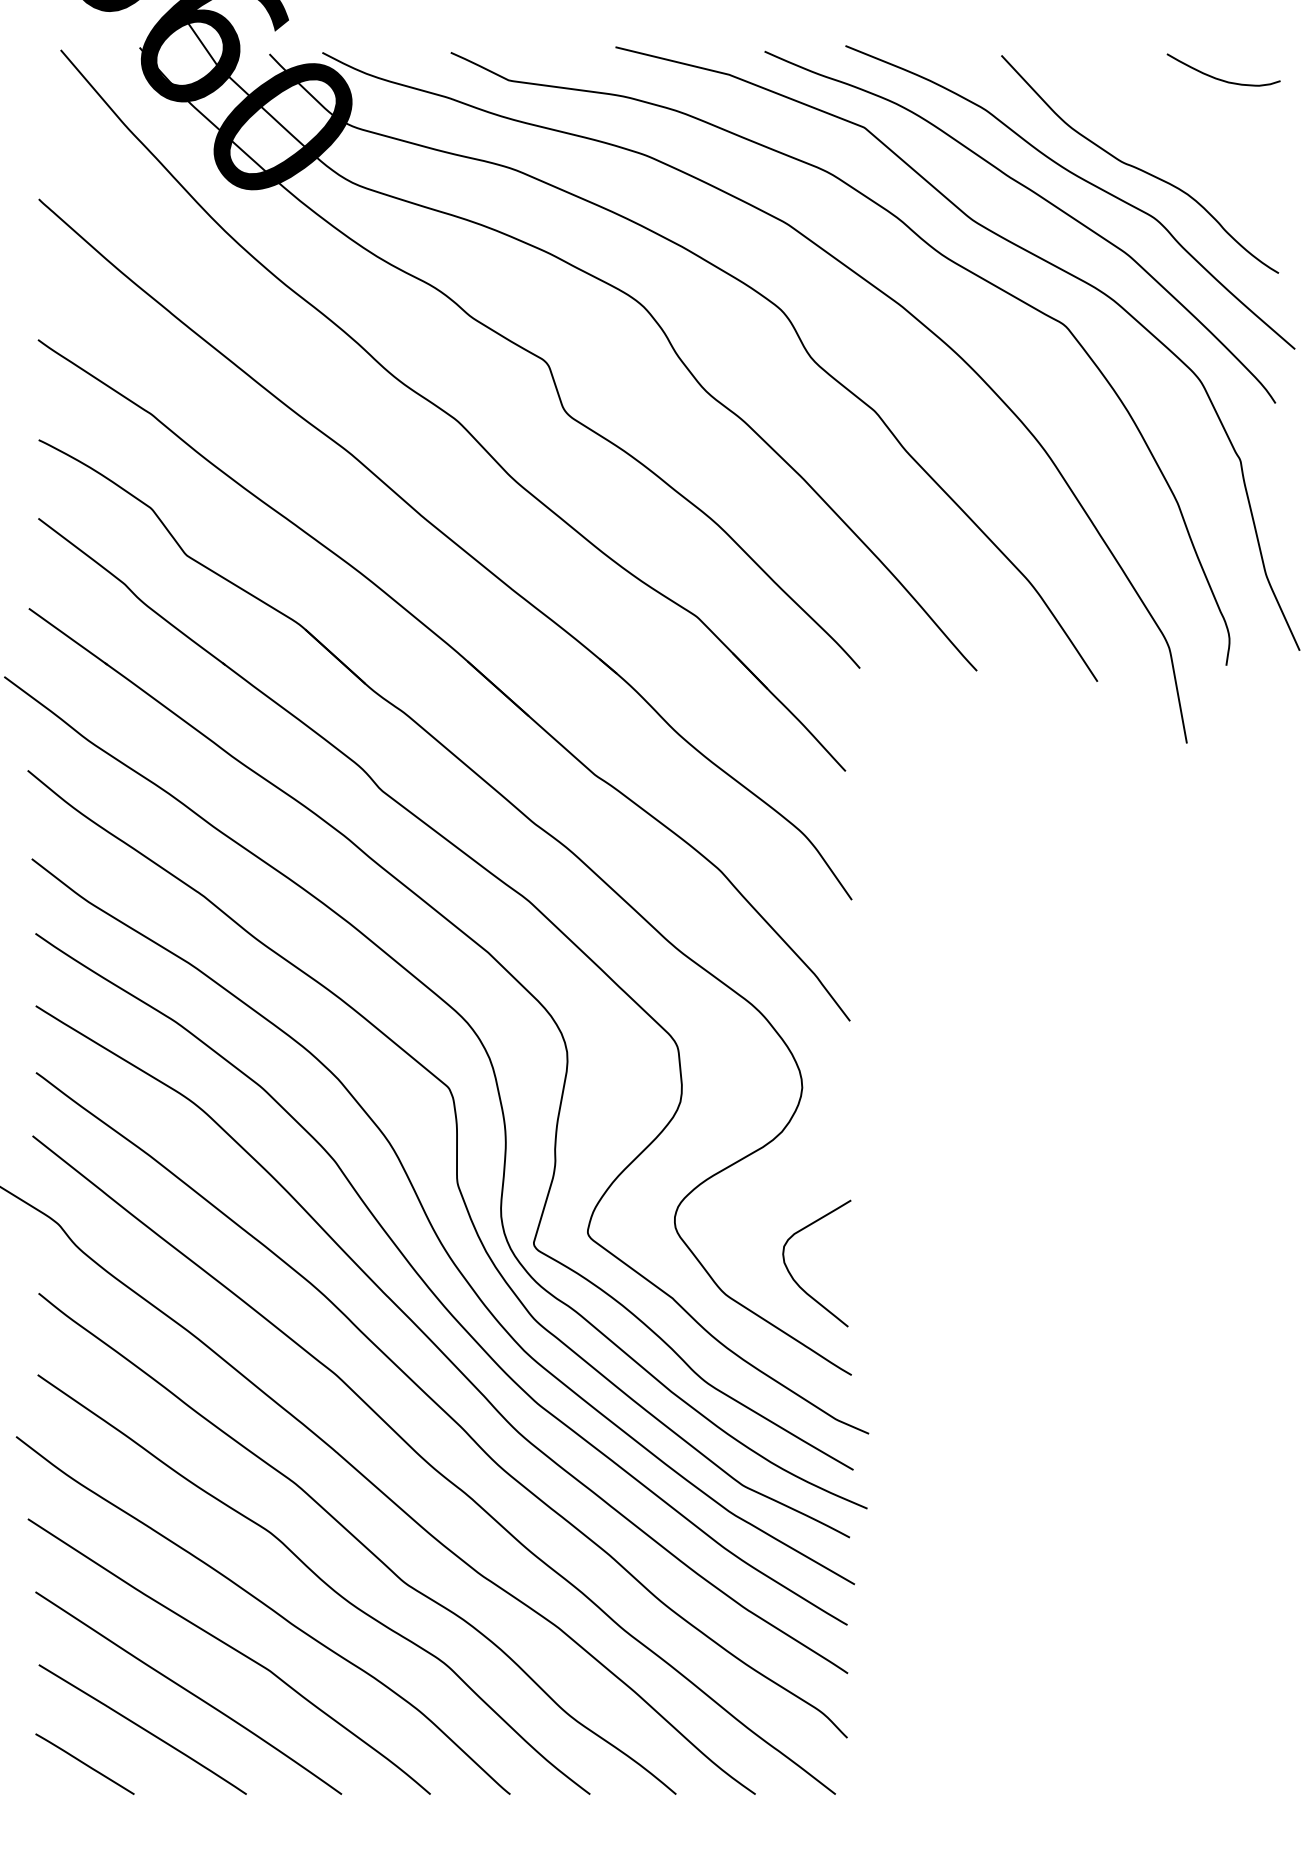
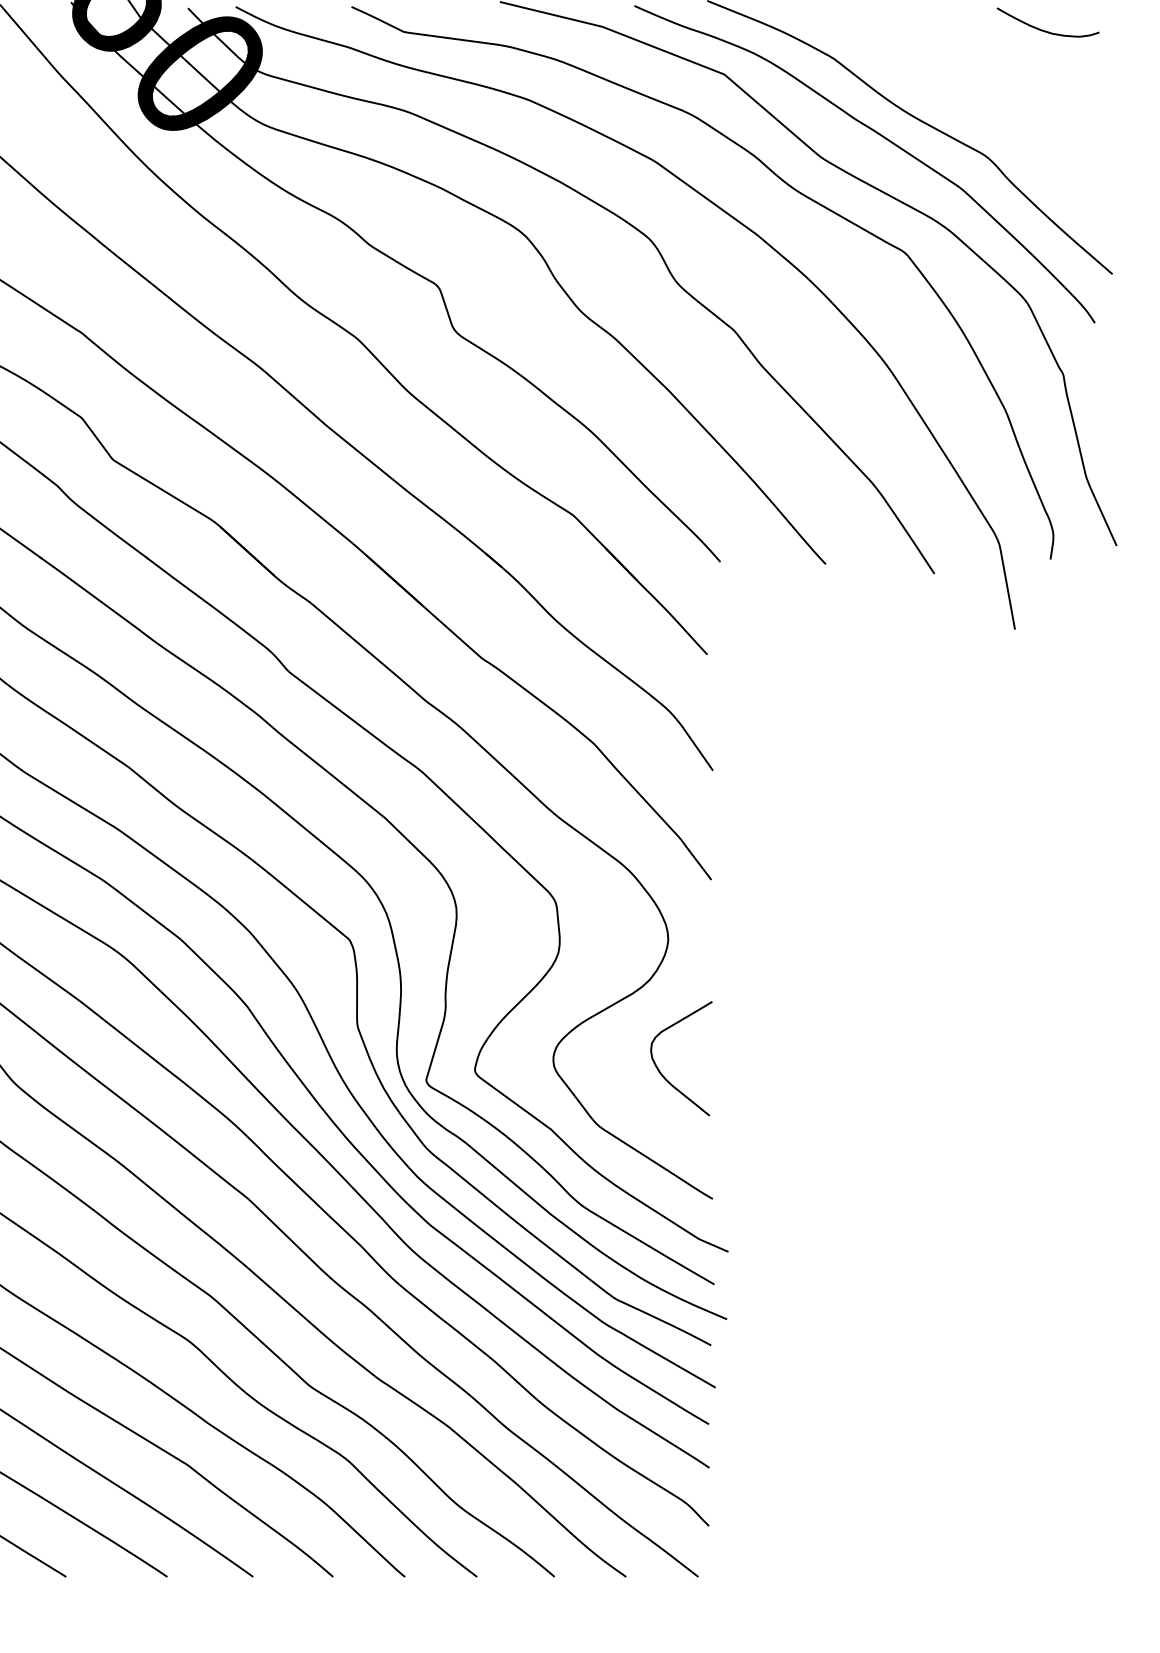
curve: (1138, 167) -> (971, 110), removed
curve: (792, 1275) -> (659, 1069), moved

